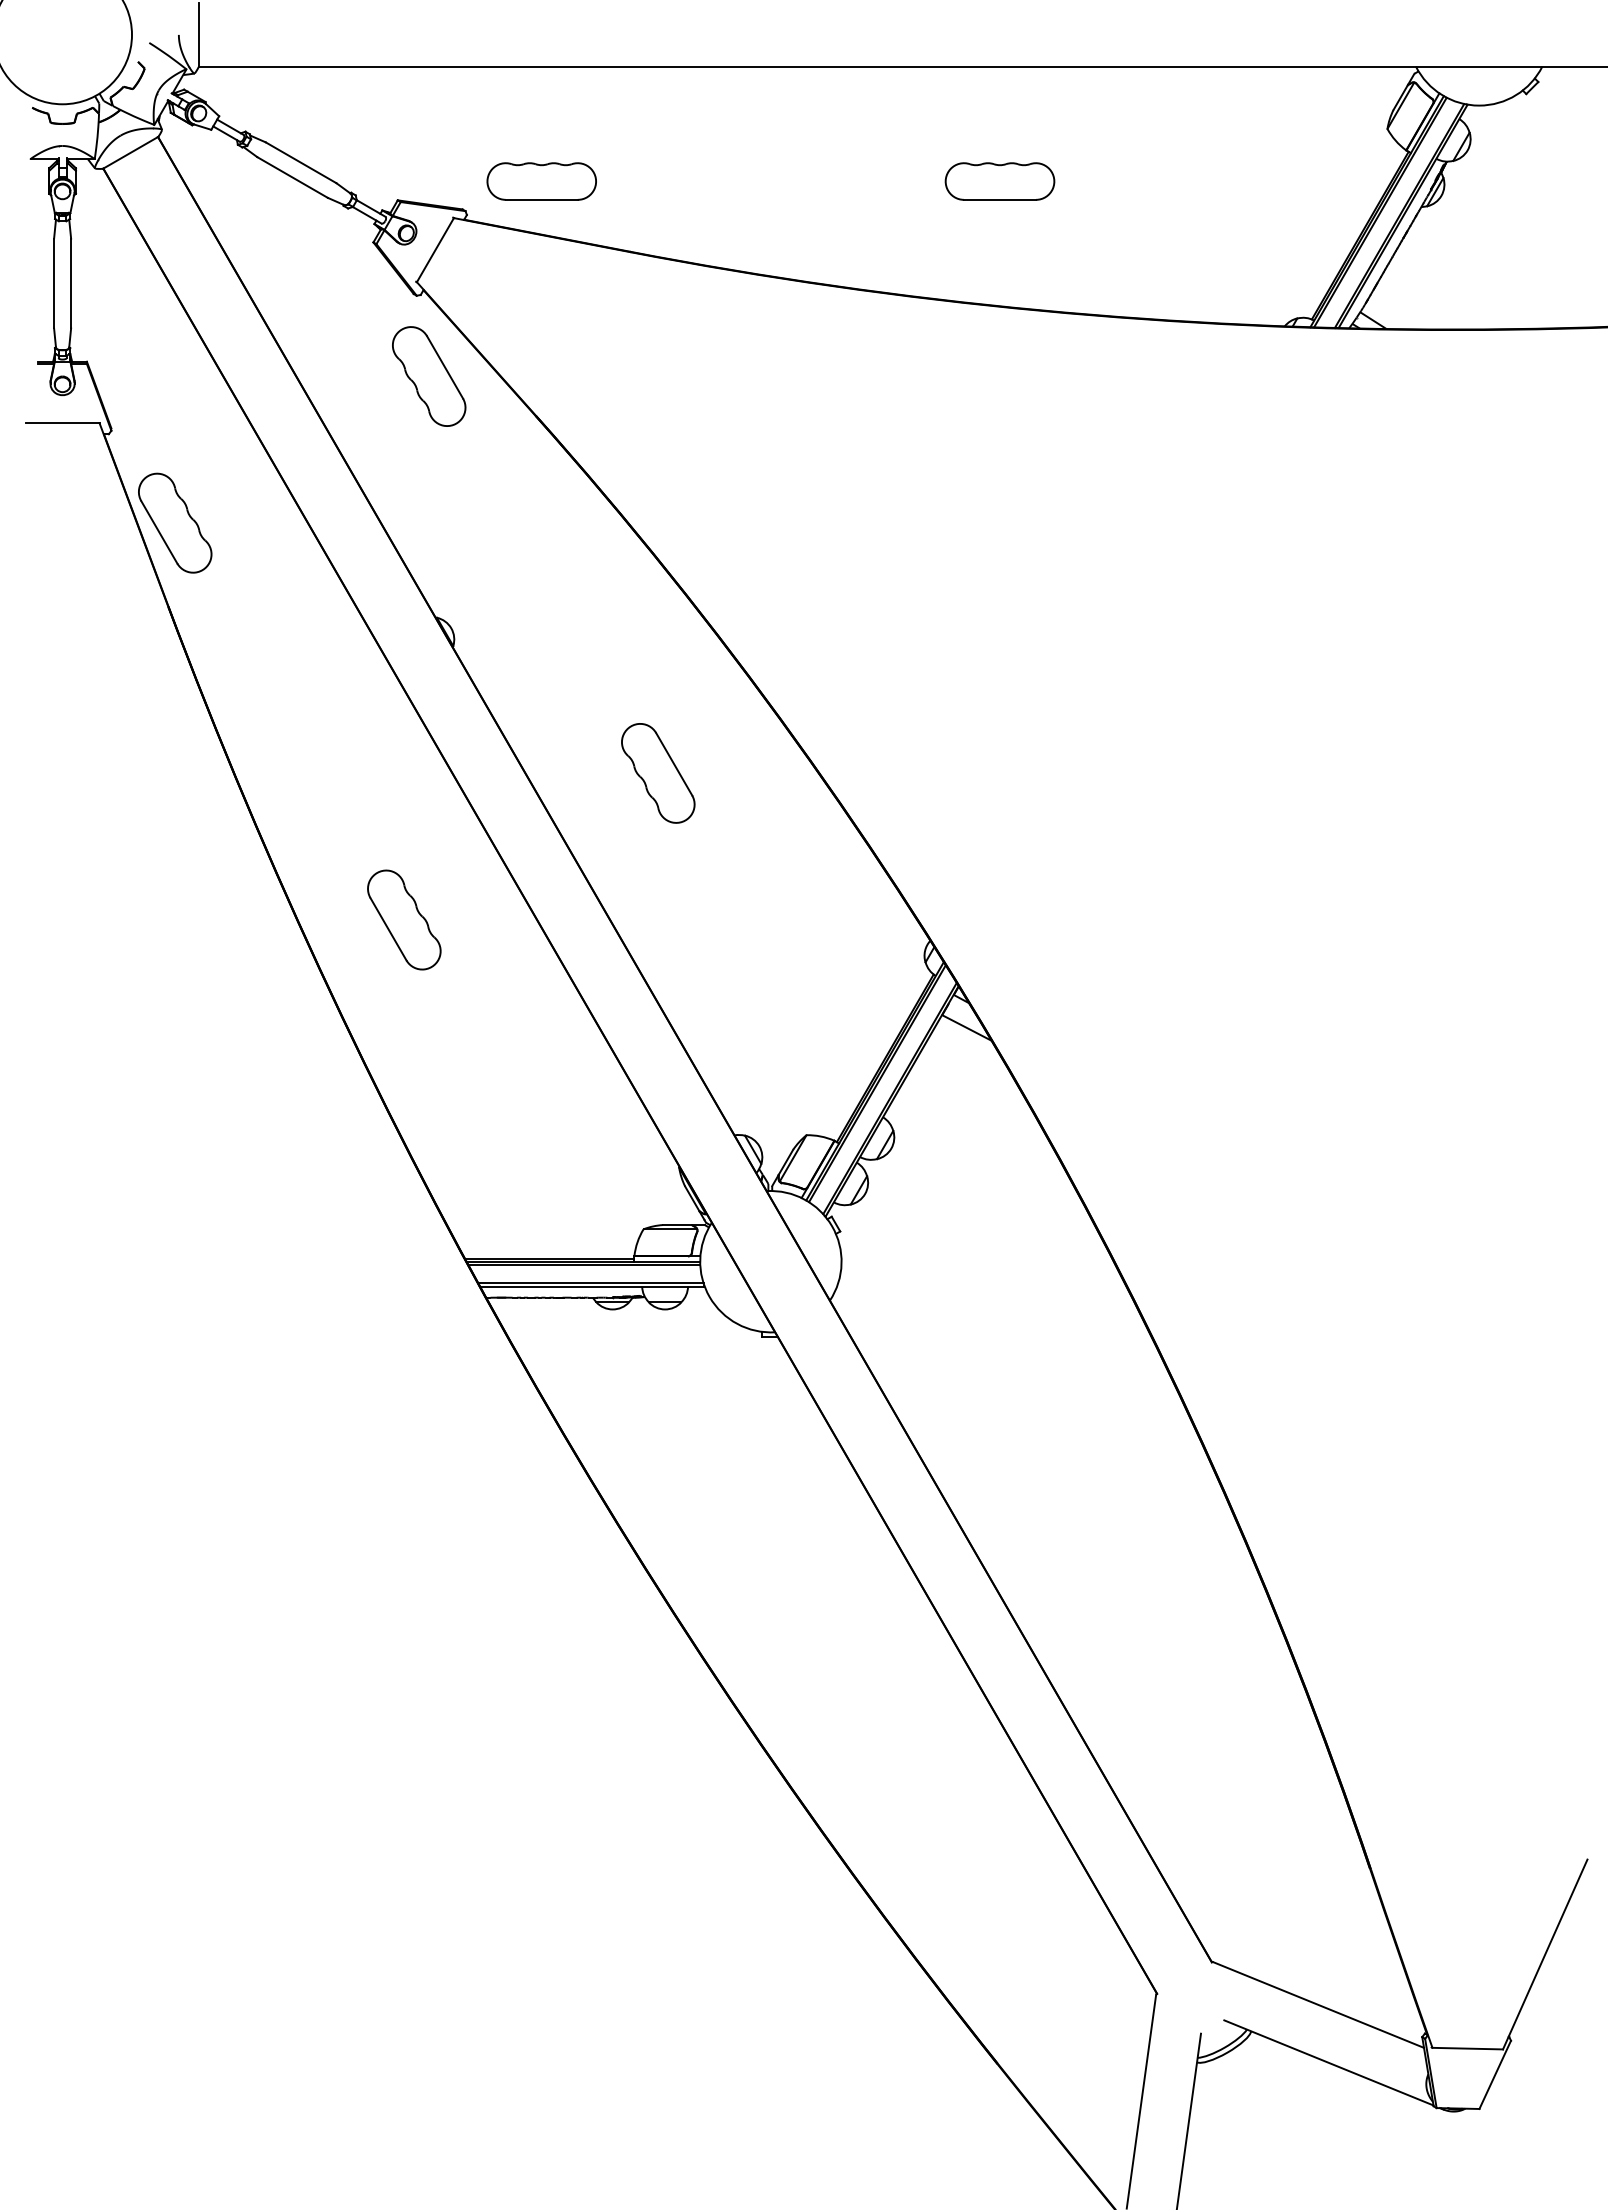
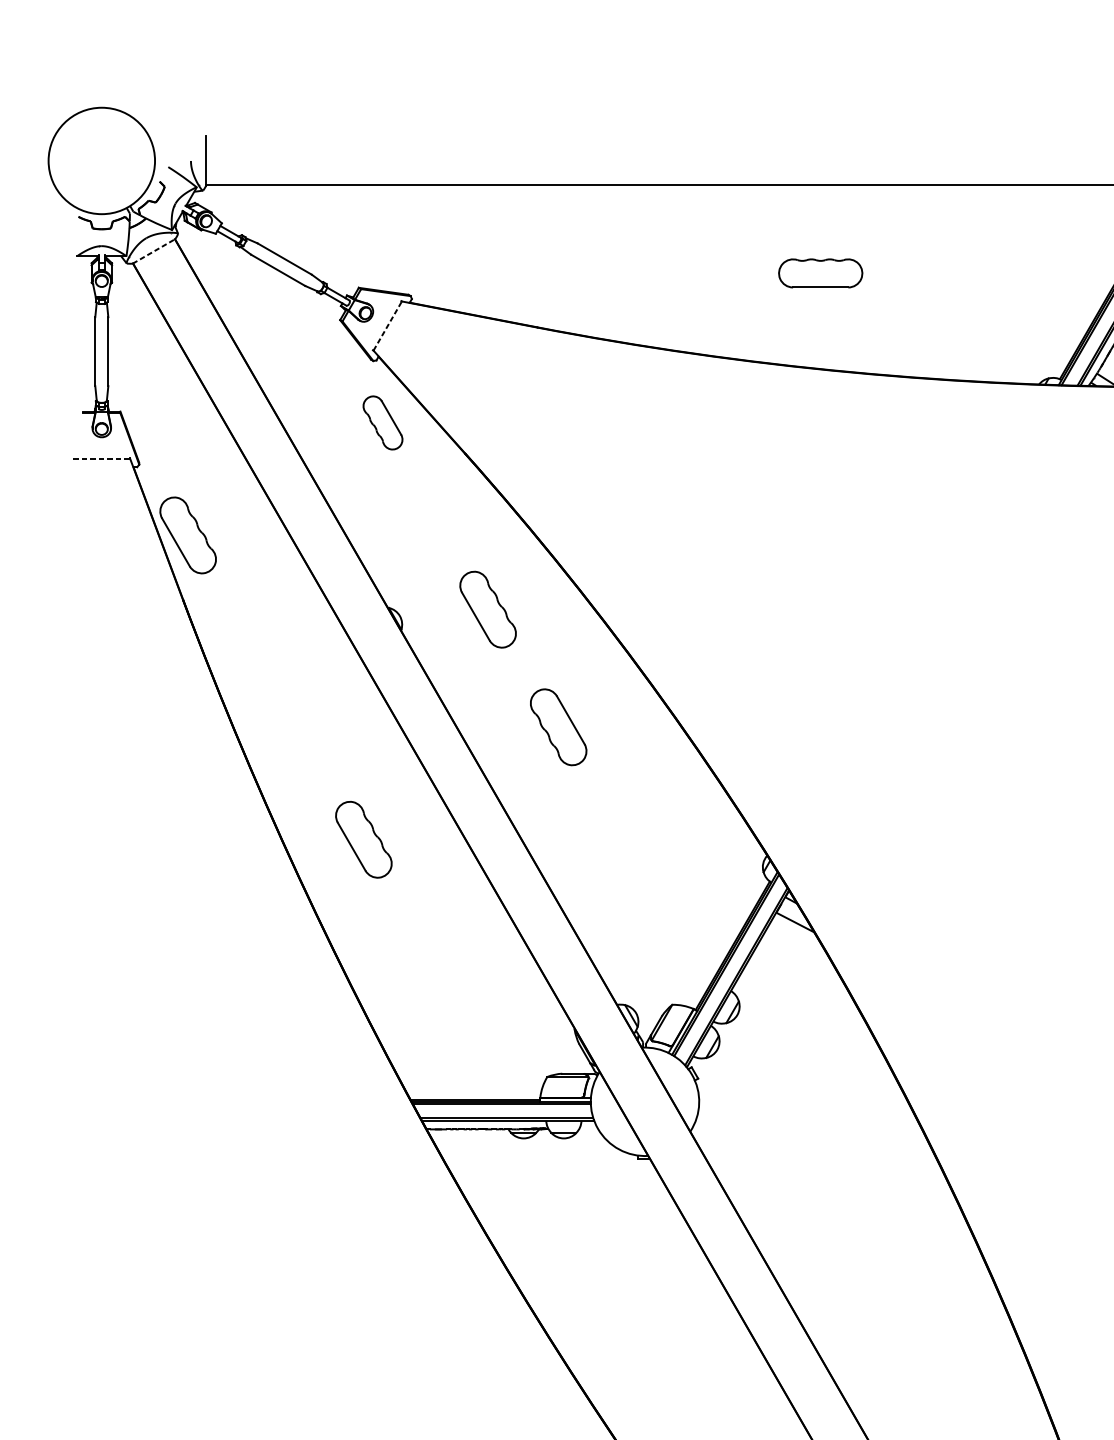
line: (131, 152) -> (154, 251), solid -> dashed
part: (541, 181) -> (469, 273), removed
line: (435, 249) -> (387, 325), solid -> dashed
part: (429, 376) -> (383, 422), size x0.7
line: (62, 423) -> (101, 458), solid -> dashed
part: (566, 619) -> (488, 609), added

